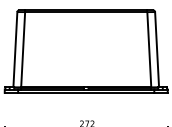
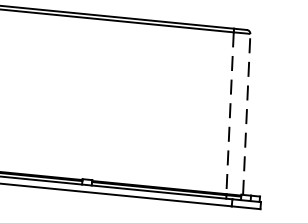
line: (149, 49) -> (230, 112), solid -> dashed
line: (157, 49) -> (247, 114), solid -> dashed

